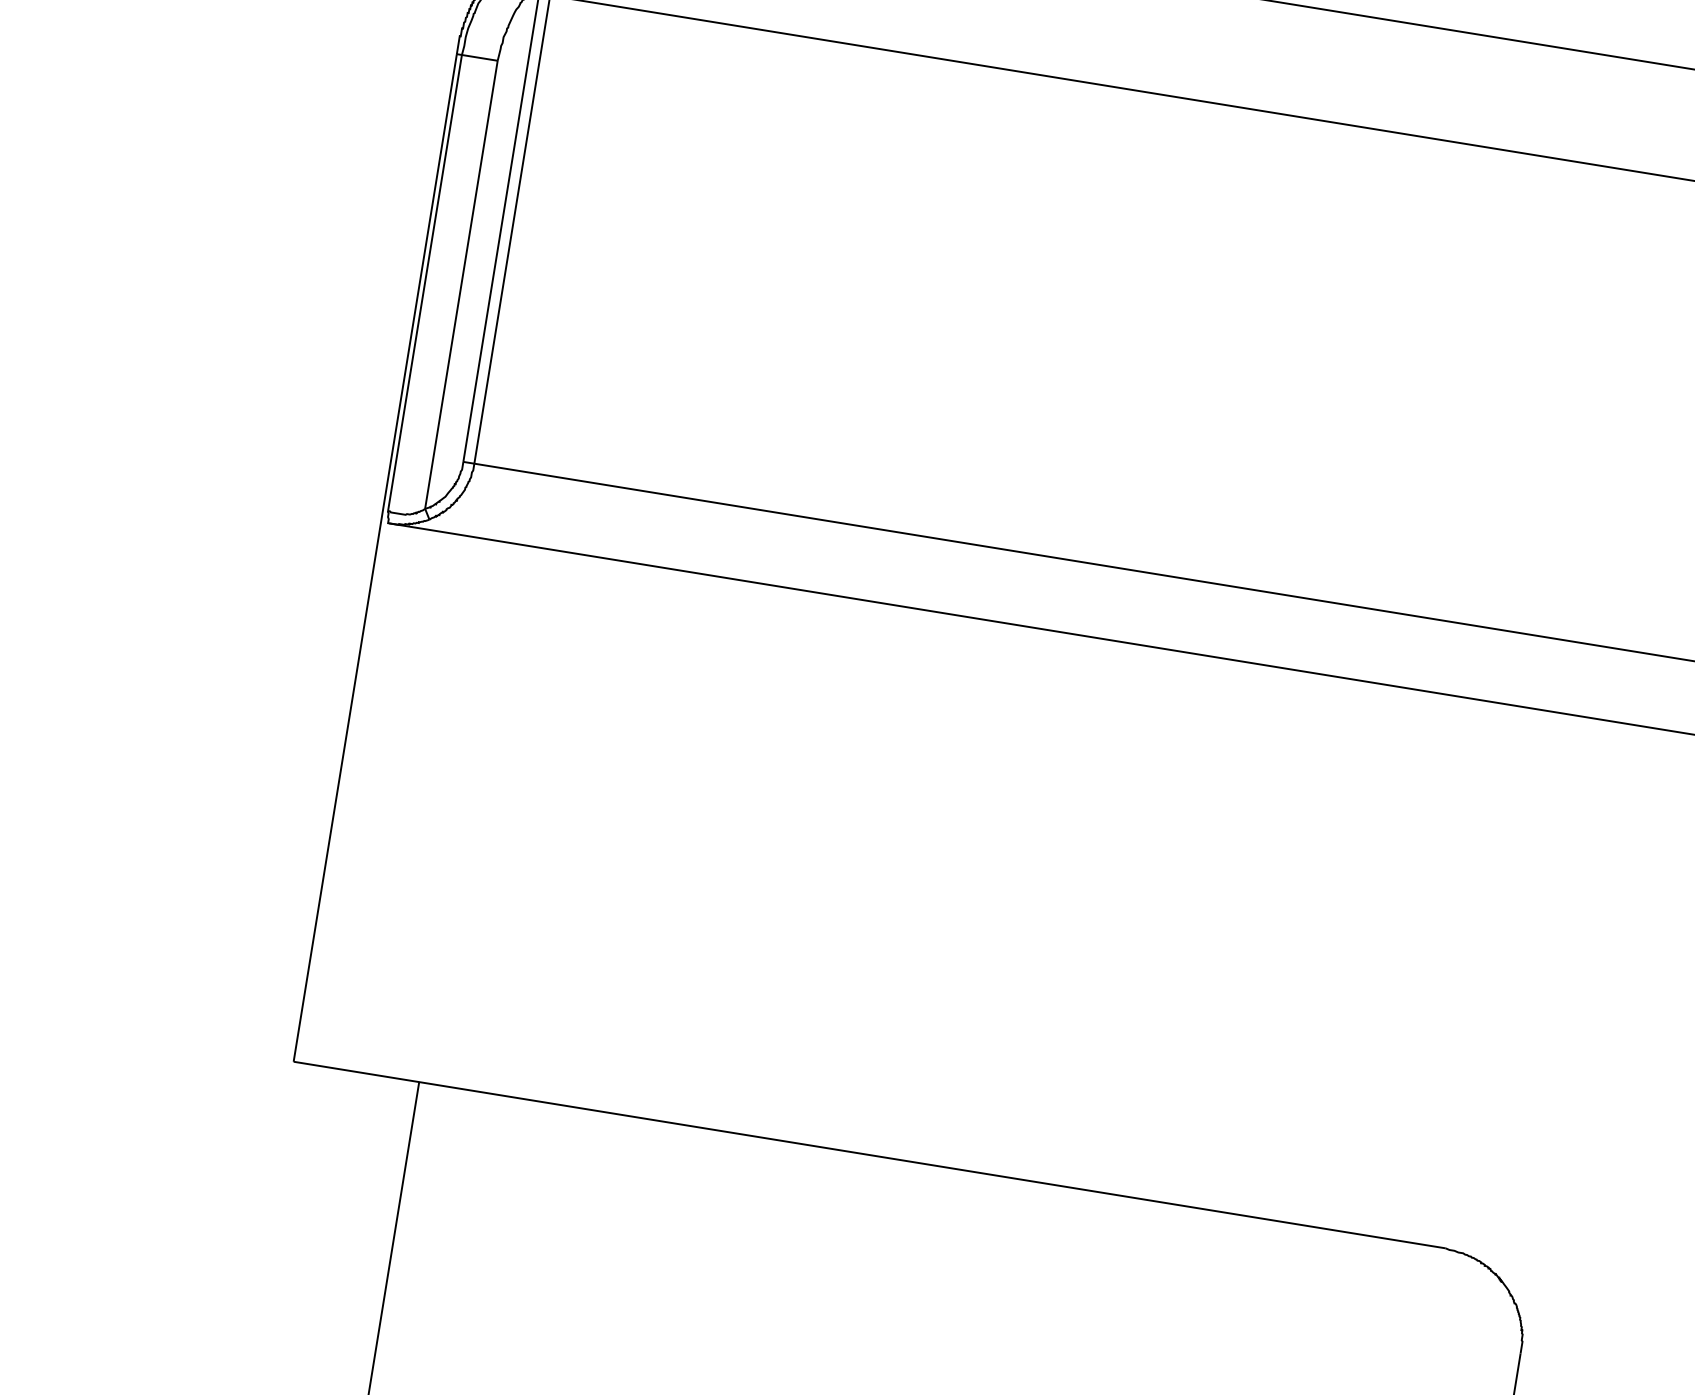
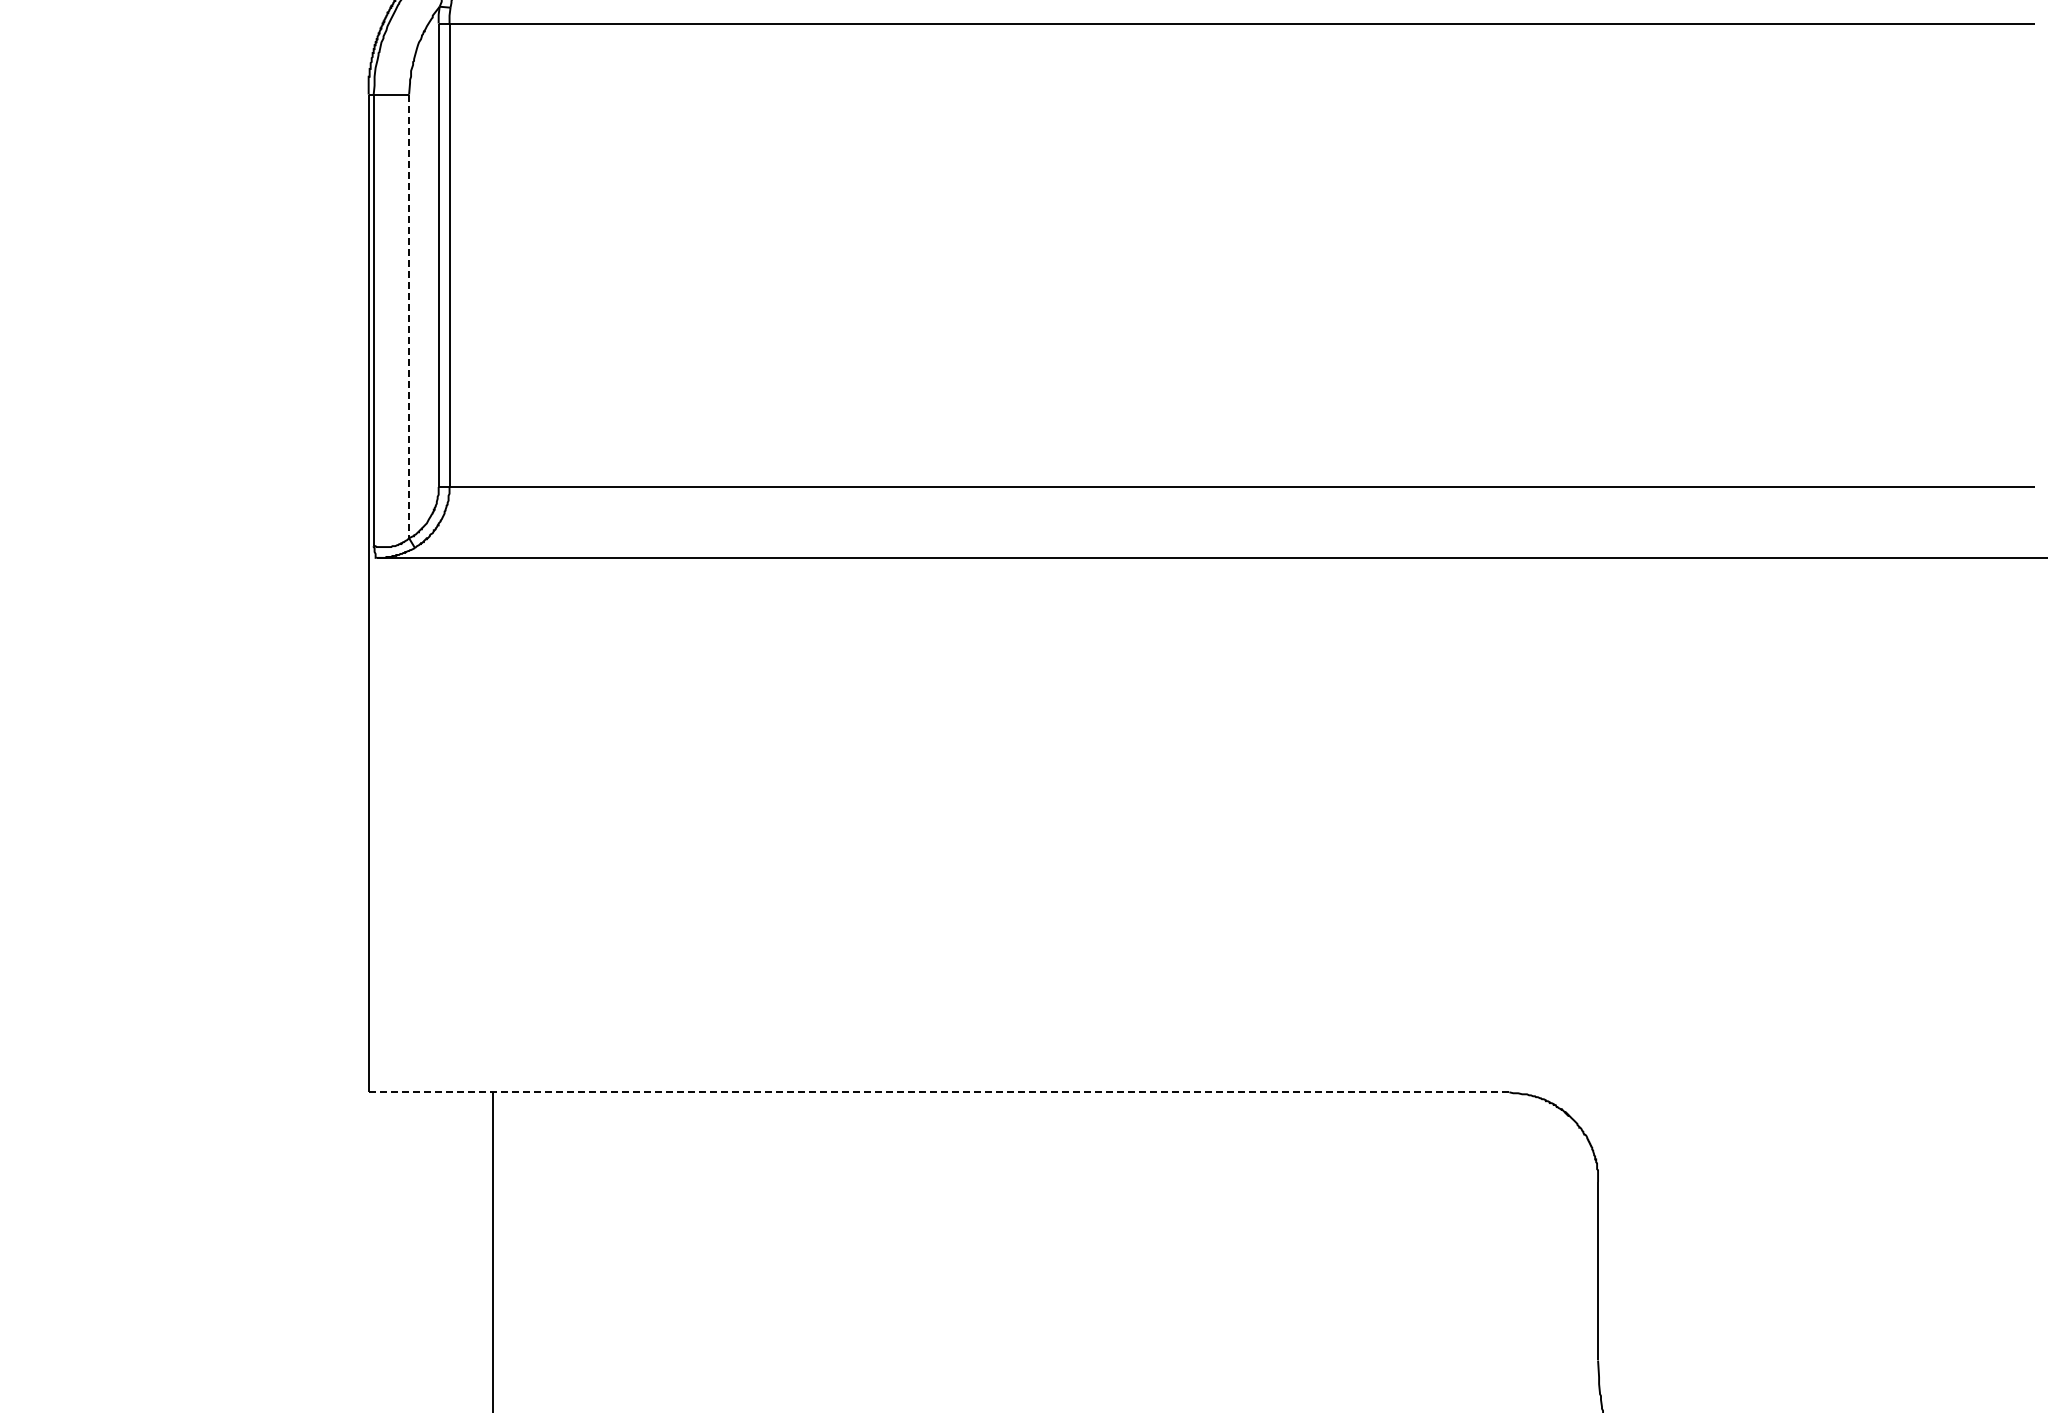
line: (461, 284) -> (409, 316), solid -> dashed
line: (870, 1155) -> (939, 1092), solid -> dashed

